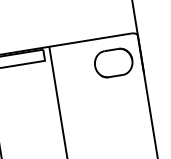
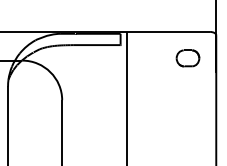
part: (113, 63) -> (187, 58), size x0.6

